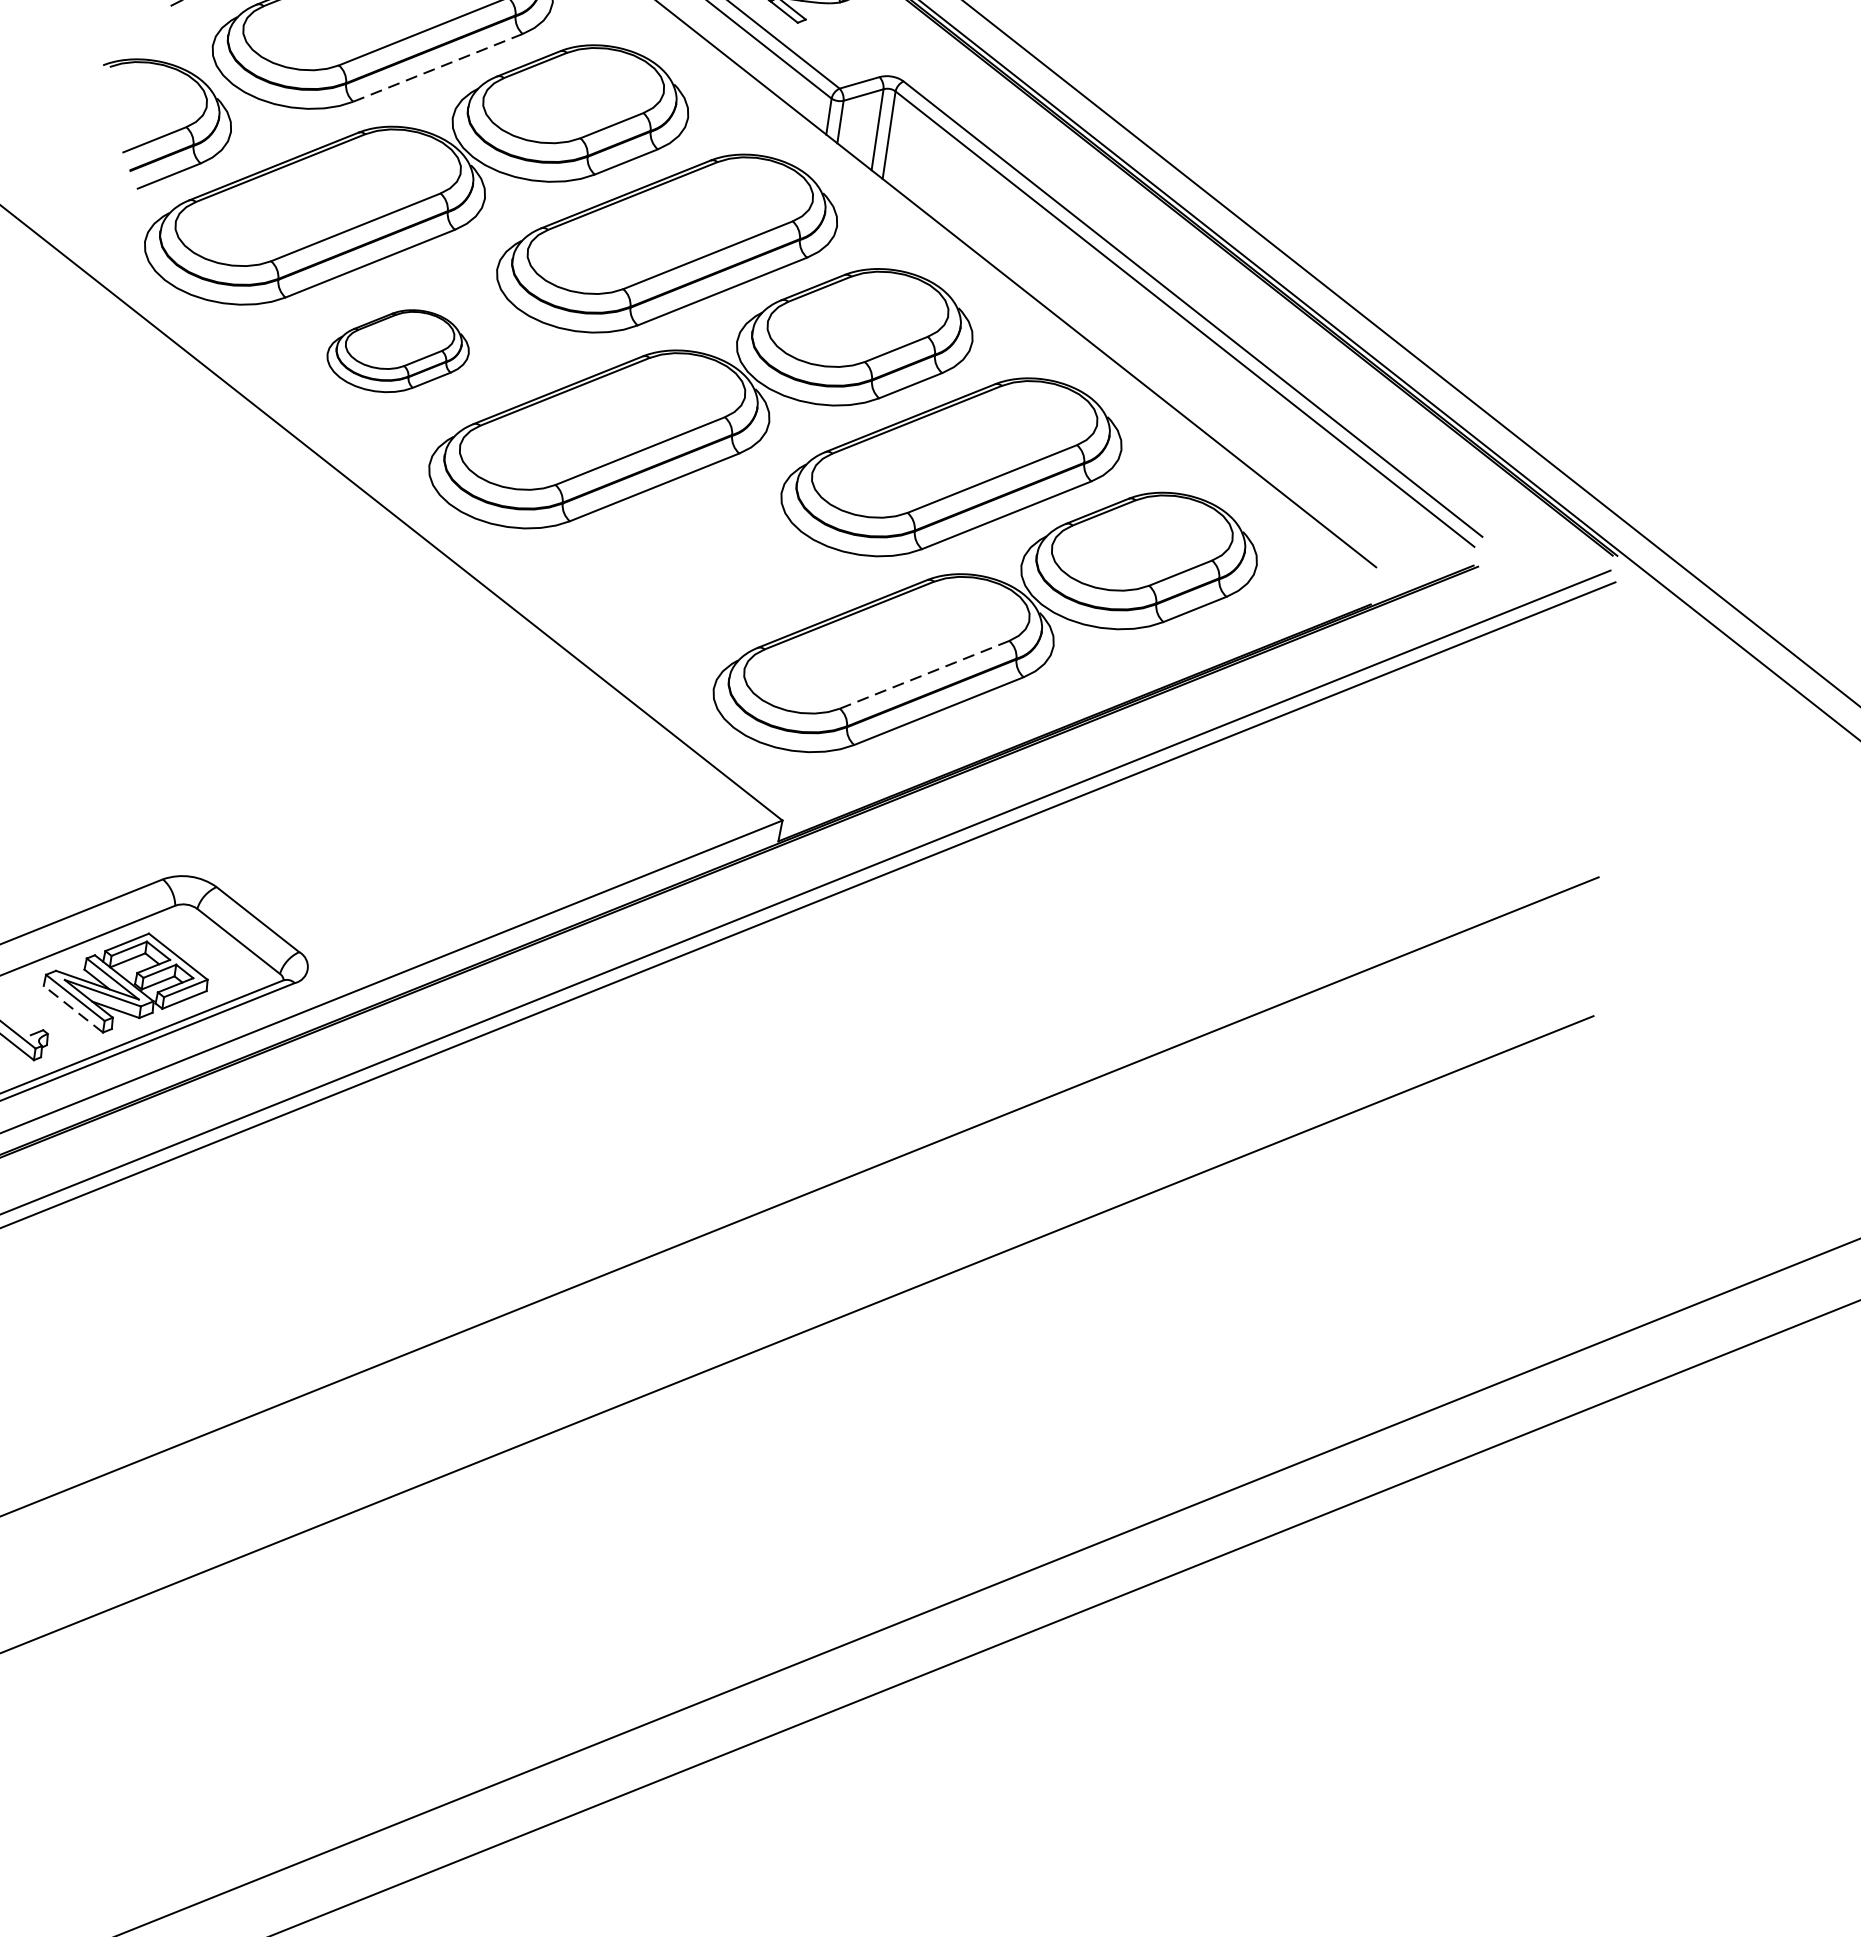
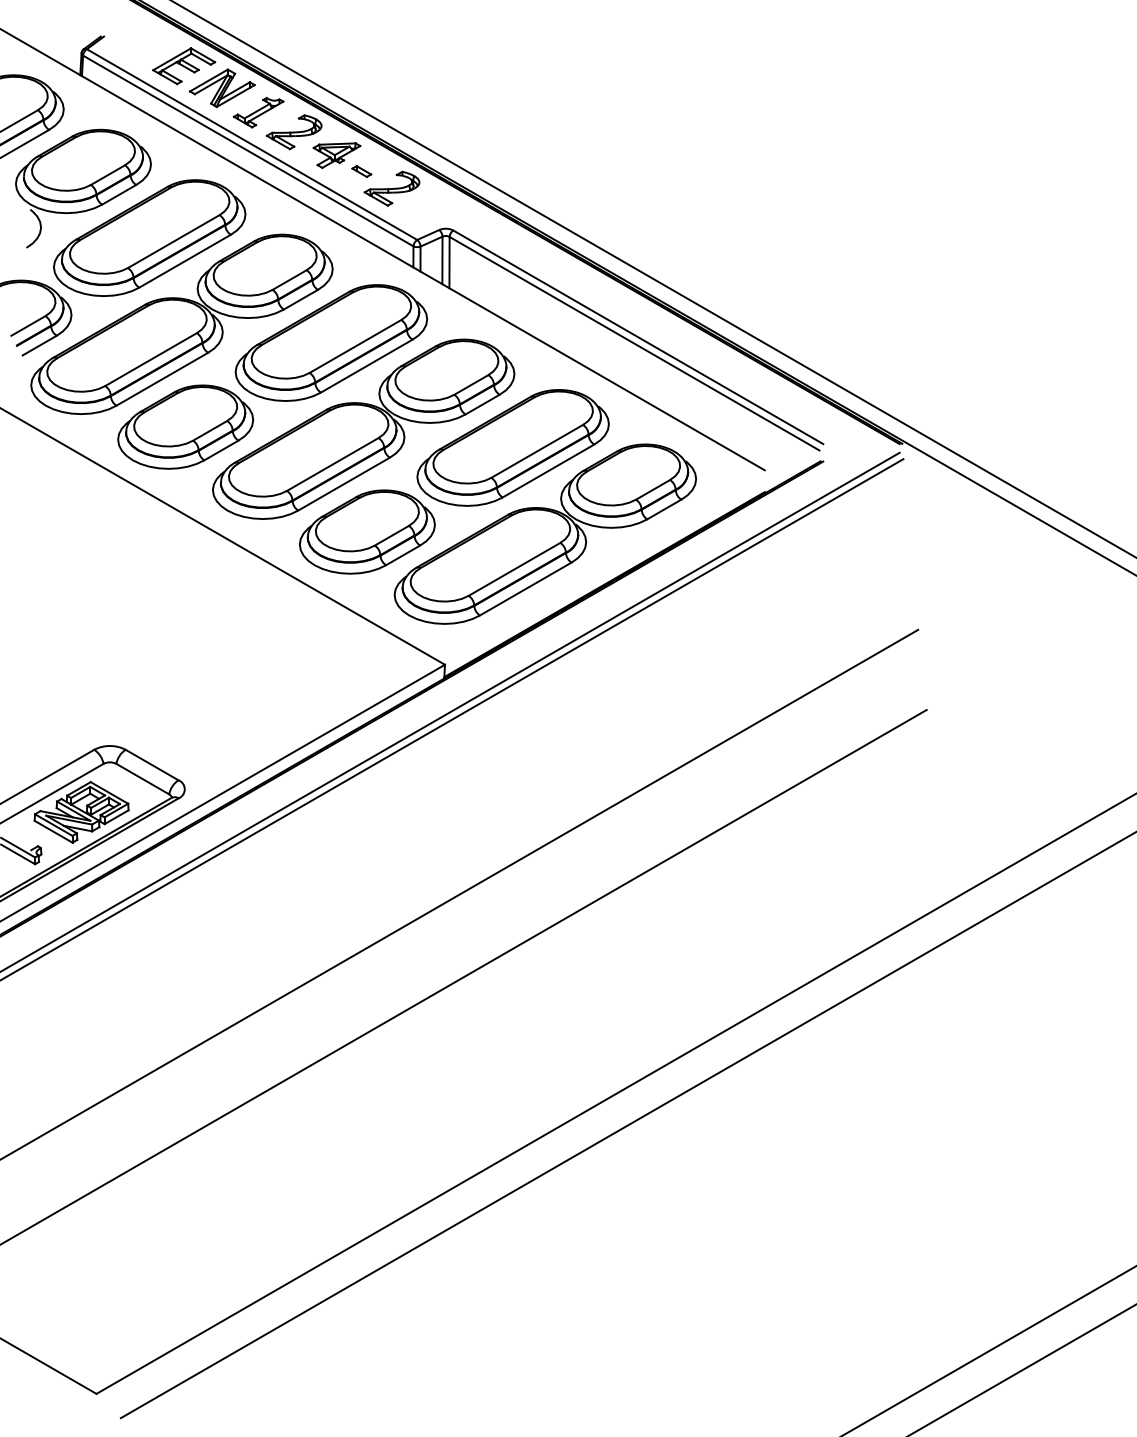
line: (438, 68) -> (185, 261), dashed -> solid
part: (398, 350) -> (185, 426), size x1.67
part: (683, 573) -> (367, 531), added
line: (924, 674) -> (514, 569), dashed -> solid
line: (73, 1008) -> (53, 831), dashed -> solid

